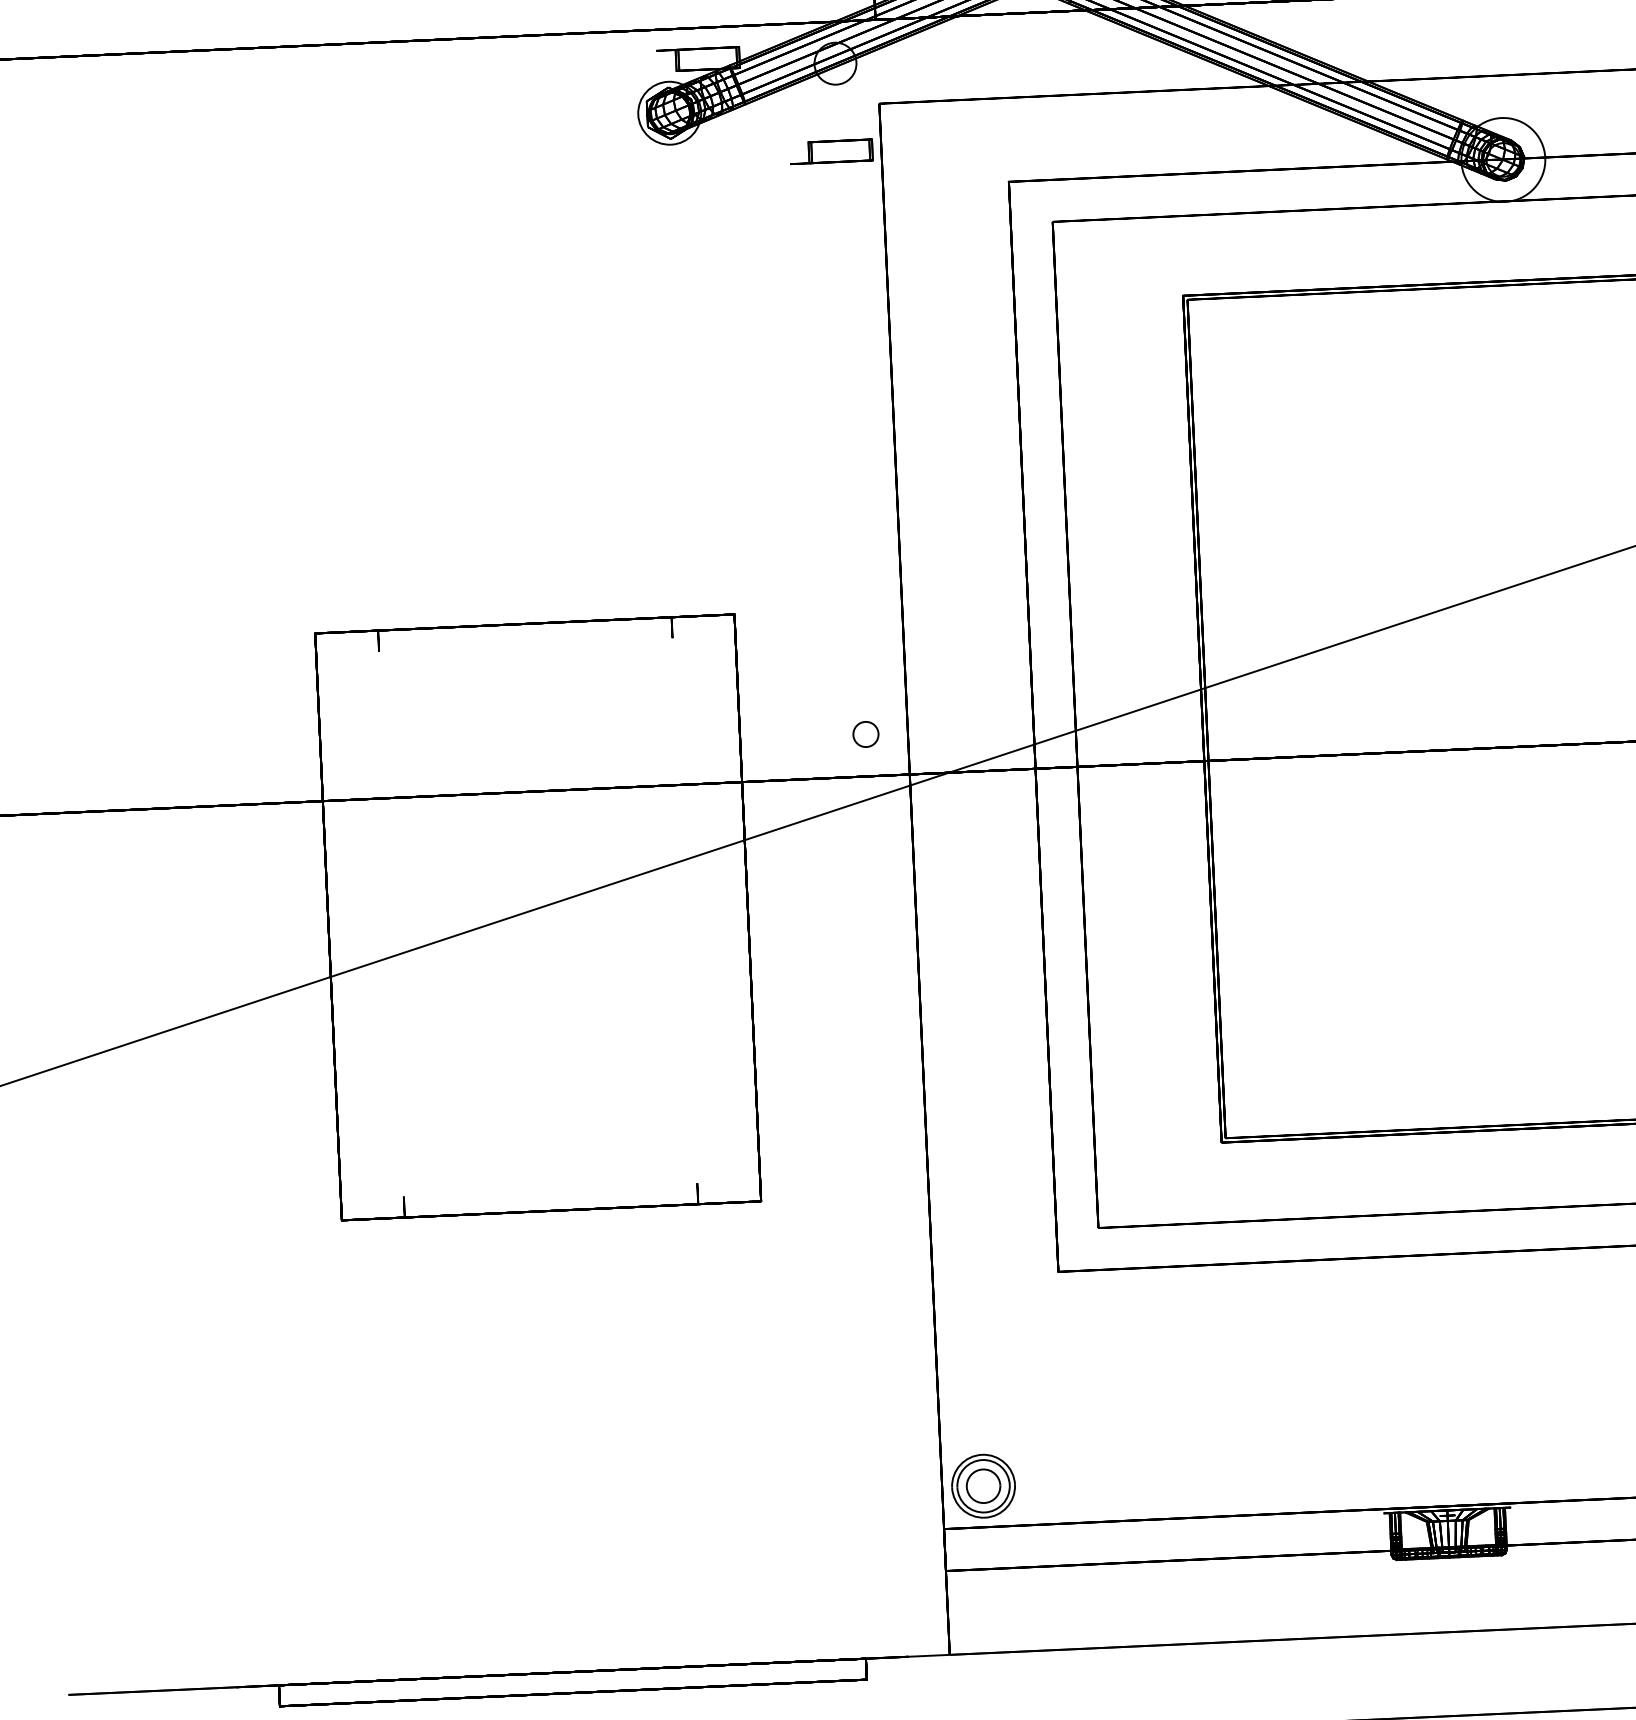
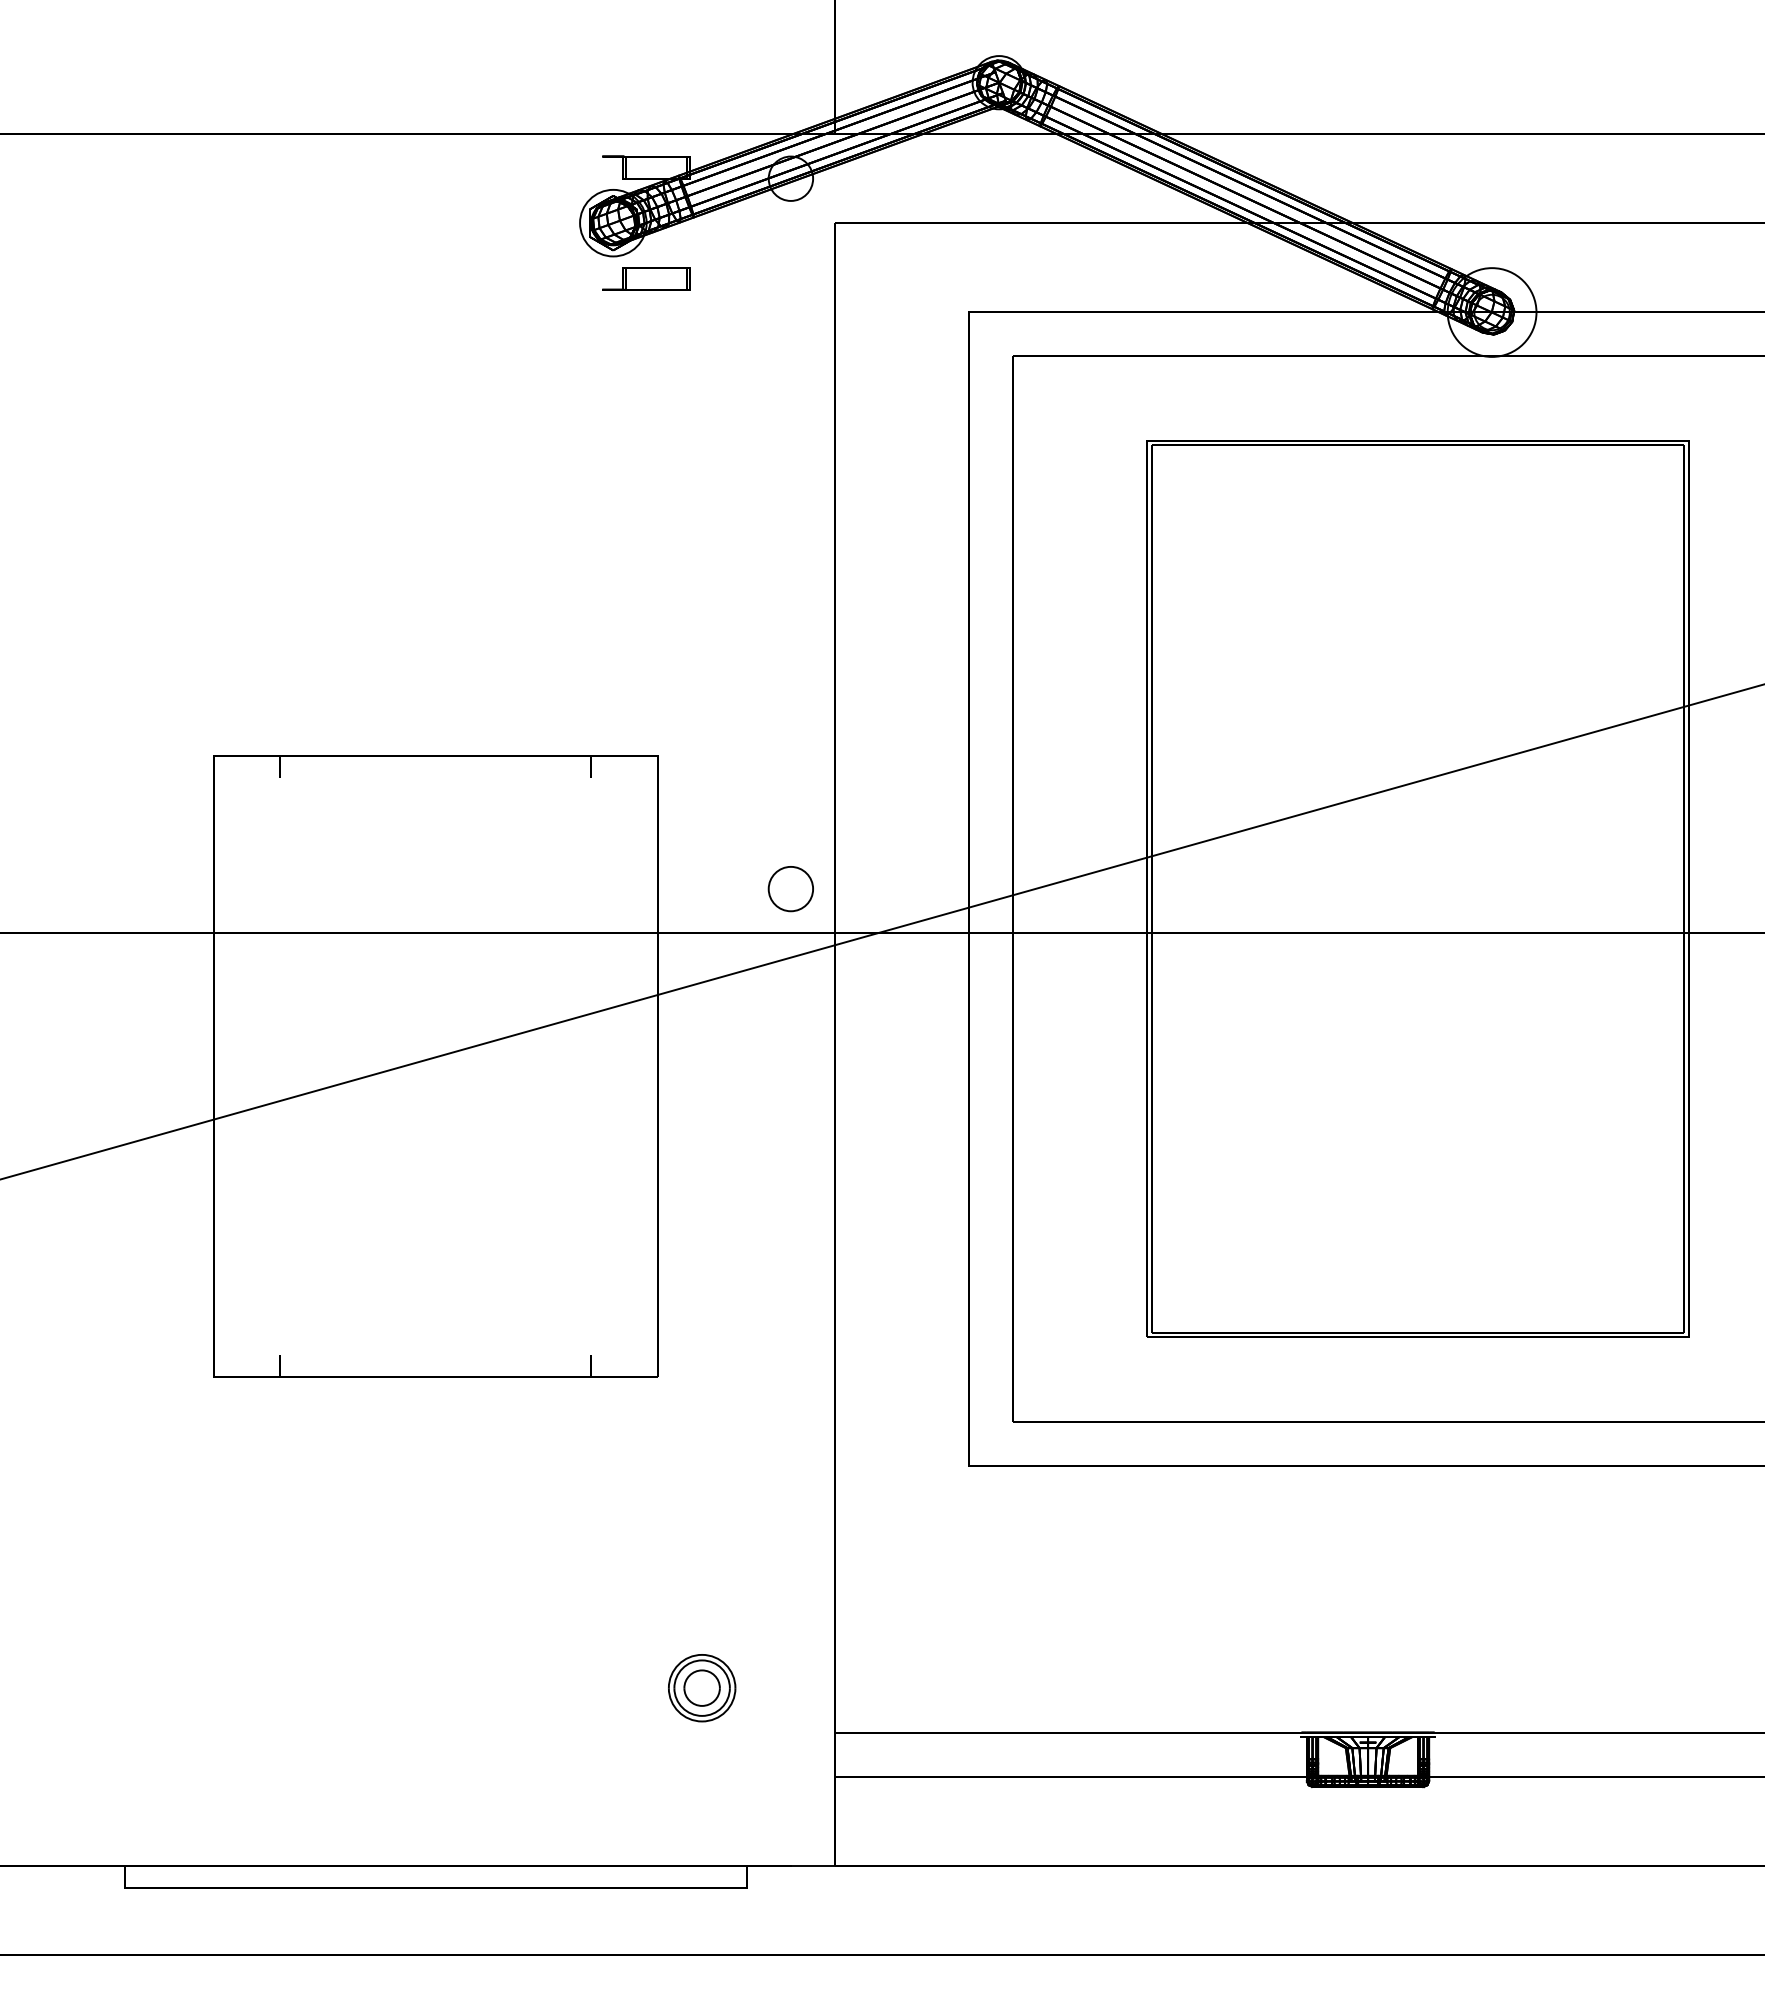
part: (831, 151) -> (646, 278), moved
circle: (865, 733) -> (790, 888), size x1.67
part: (983, 1486) -> (702, 1688), moved

